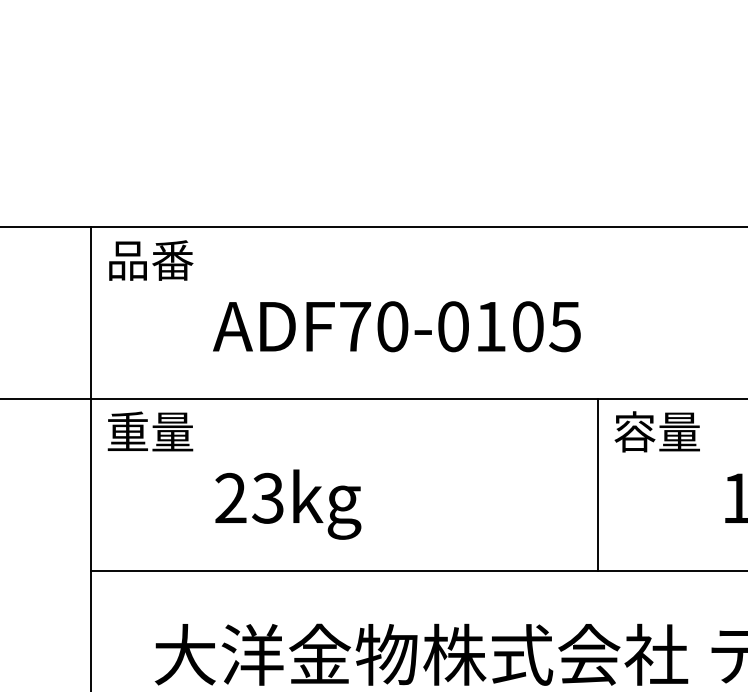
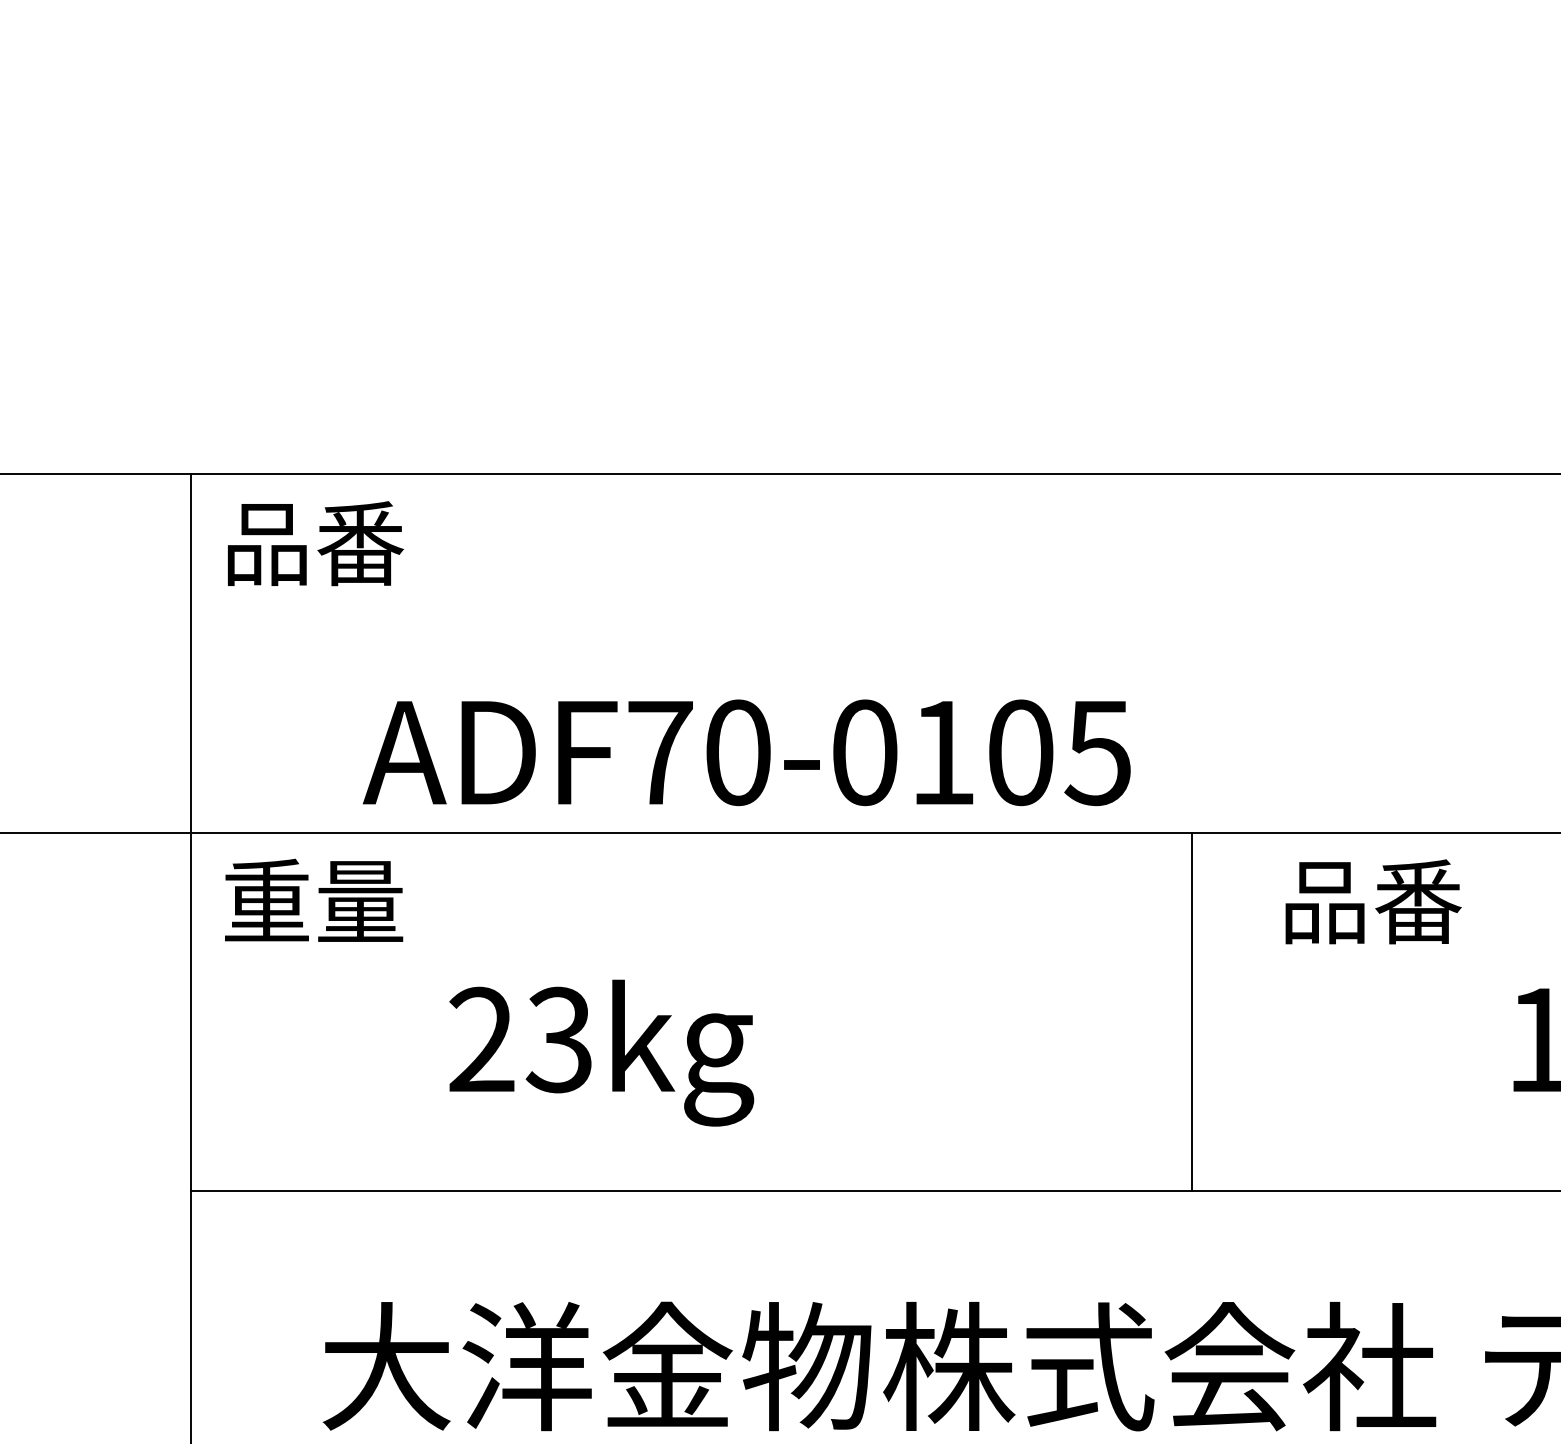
text: (396, 326) -> (746, 752), moved
text: (657, 431) -> (1372, 900), 容量 -> 品番
line: (598, 484) -> (1192, 1011), moved

